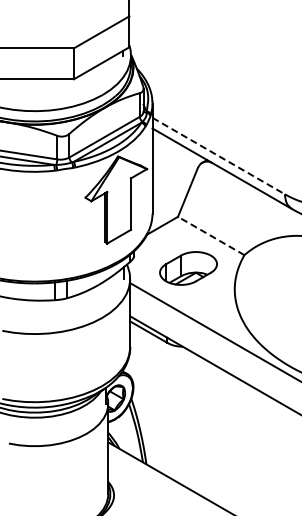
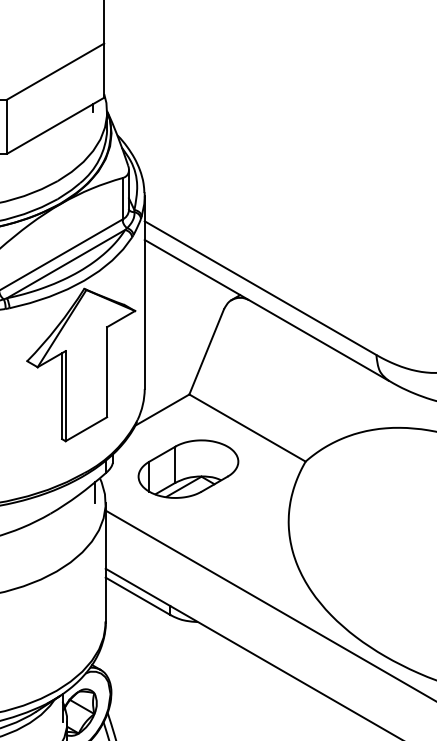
line: (219, 156) -> (261, 288), dashed -> solid
line: (210, 235) -> (246, 427), dashed -> solid
part: (188, 268) -> (188, 469), moved

